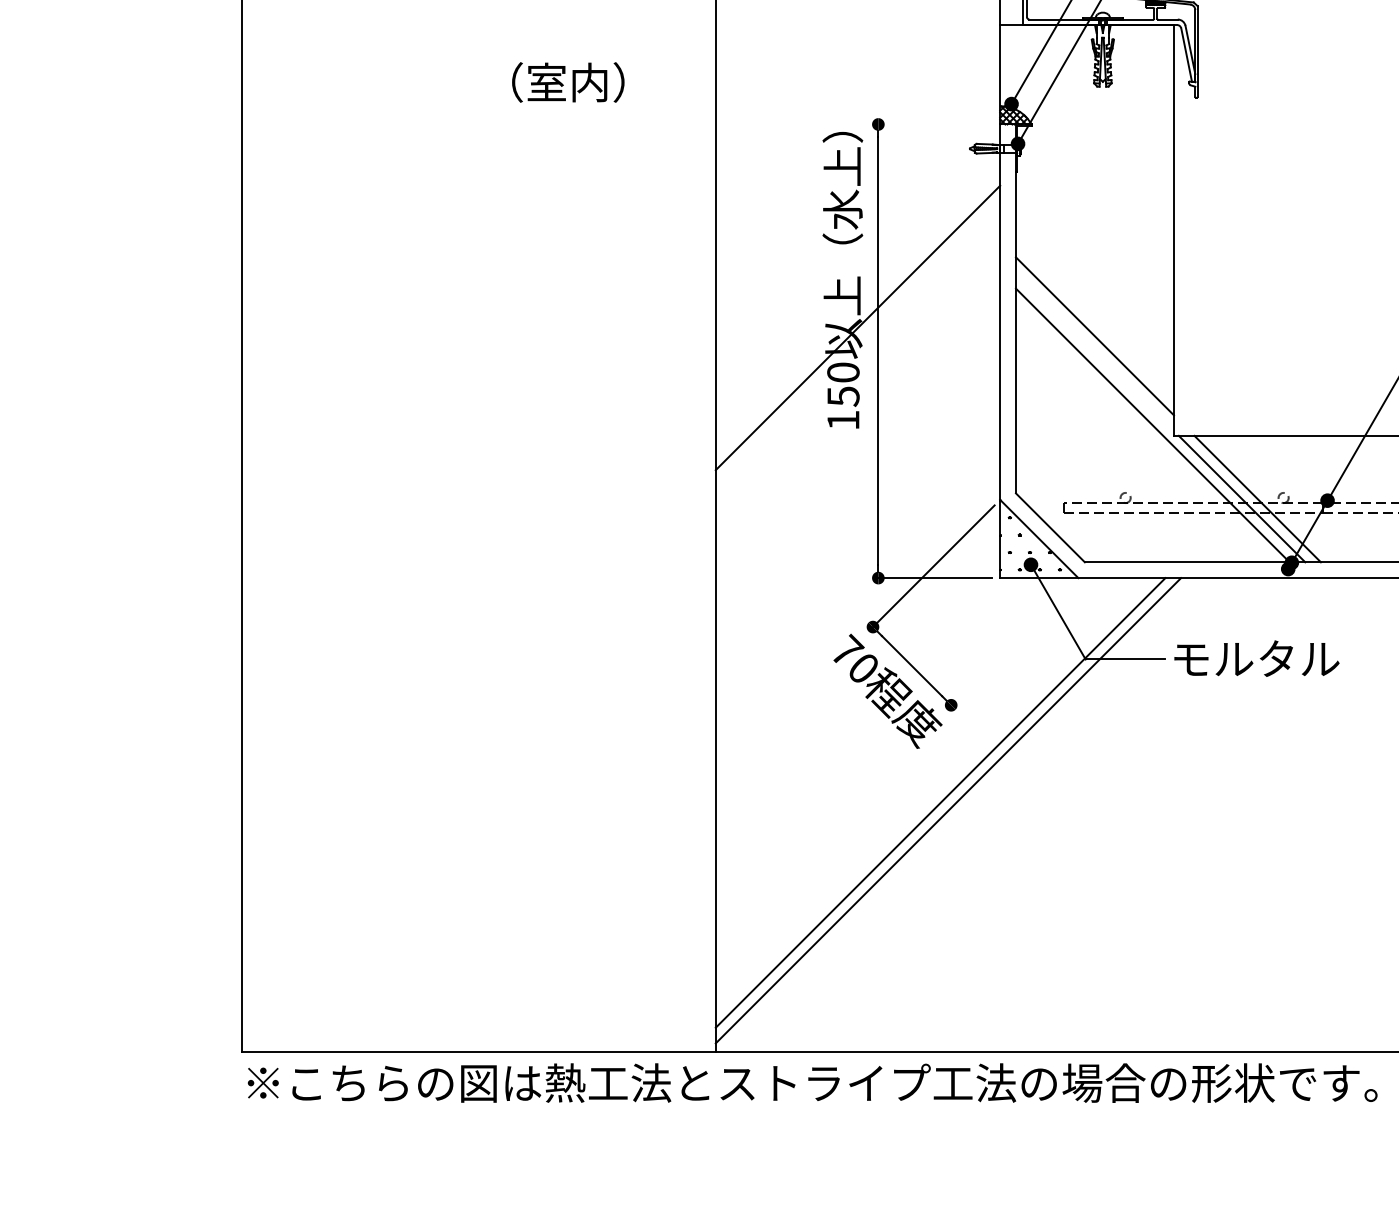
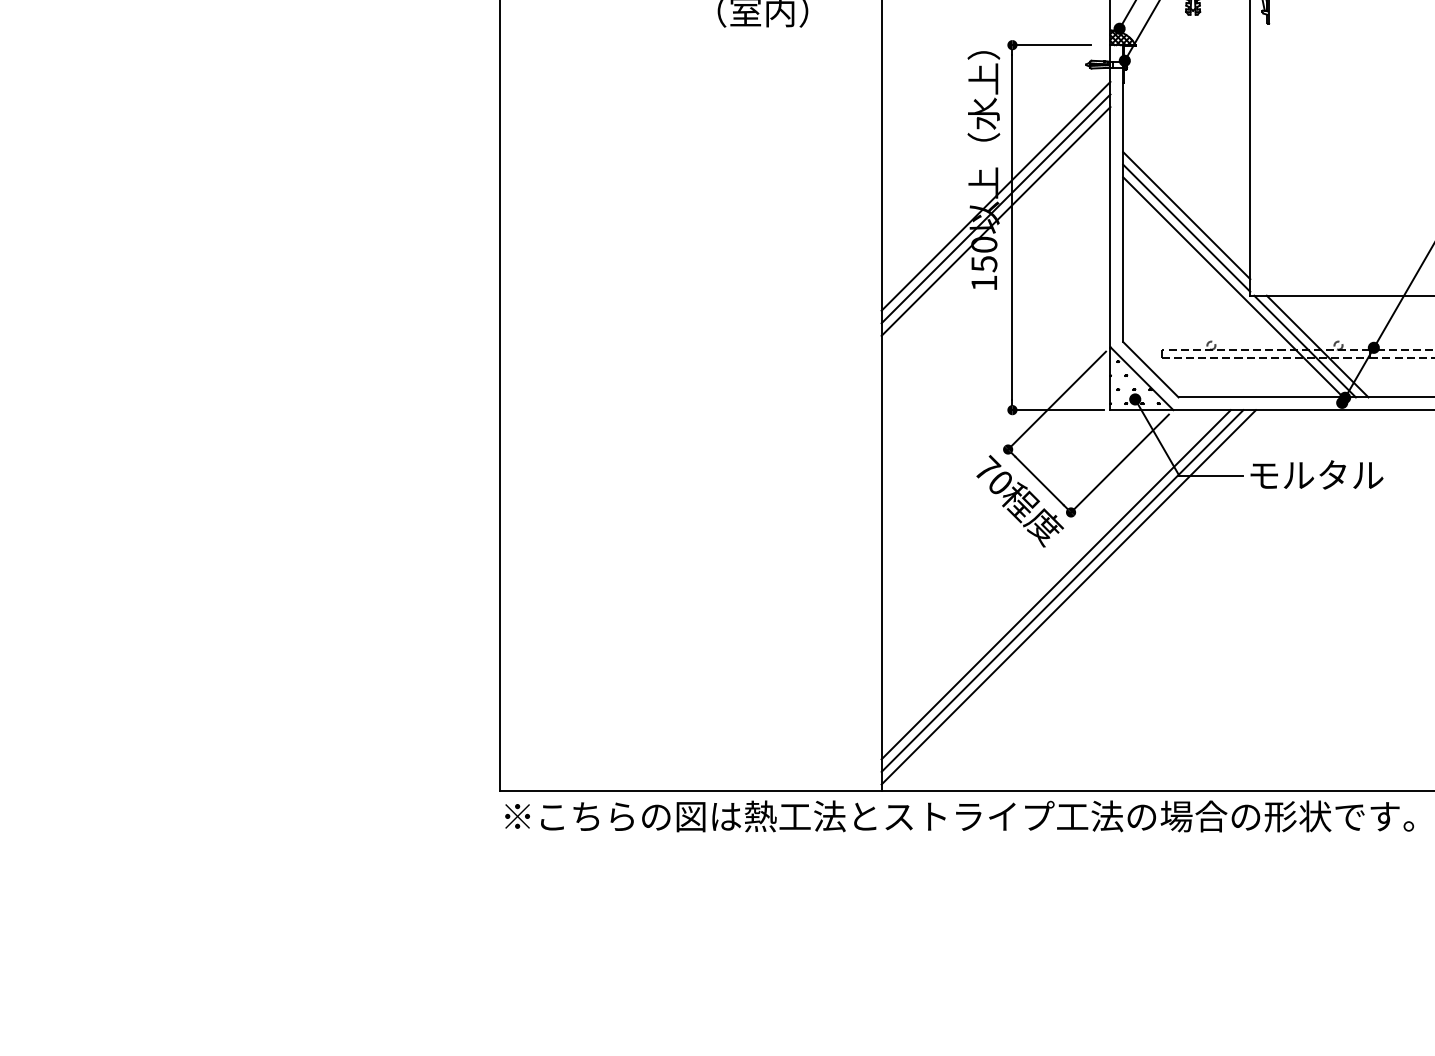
line: (926, 124) -> (1051, 45), added
line: (857, 311) -> (995, 195), added
line: (857, 343) -> (995, 221), added
line: (1094, 351) -> (1186, 227), added
line: (1011, 644) -> (1119, 463), added
line: (931, 794) -> (1055, 584), added

